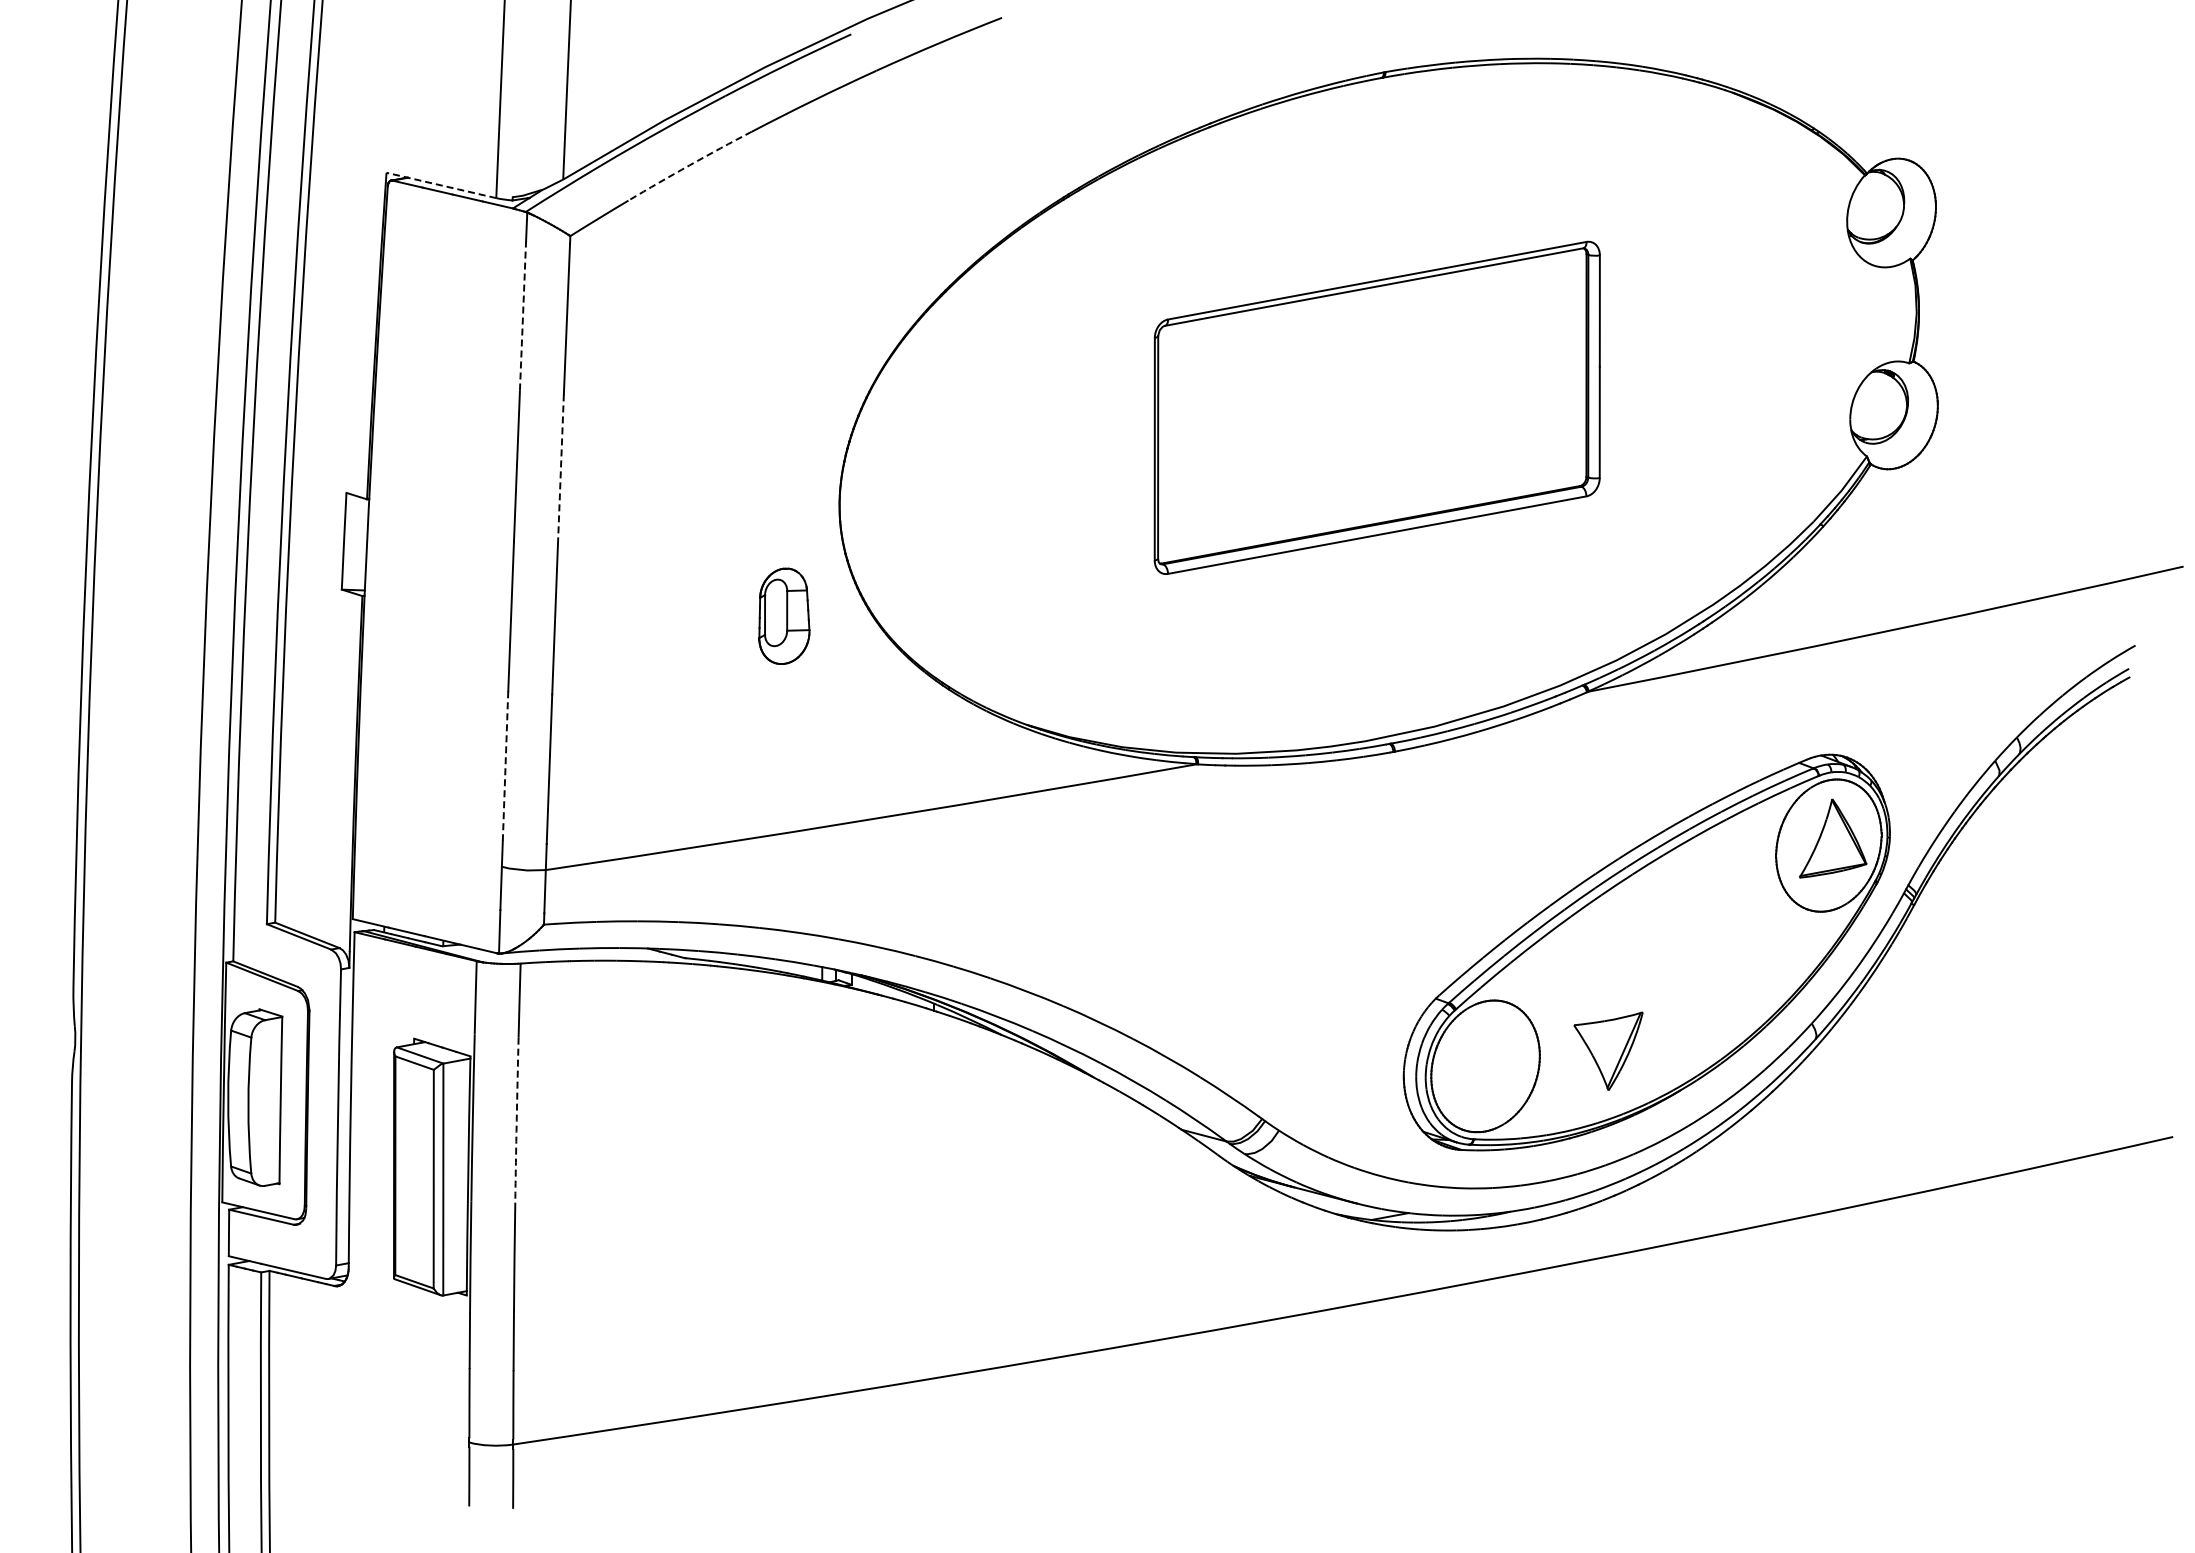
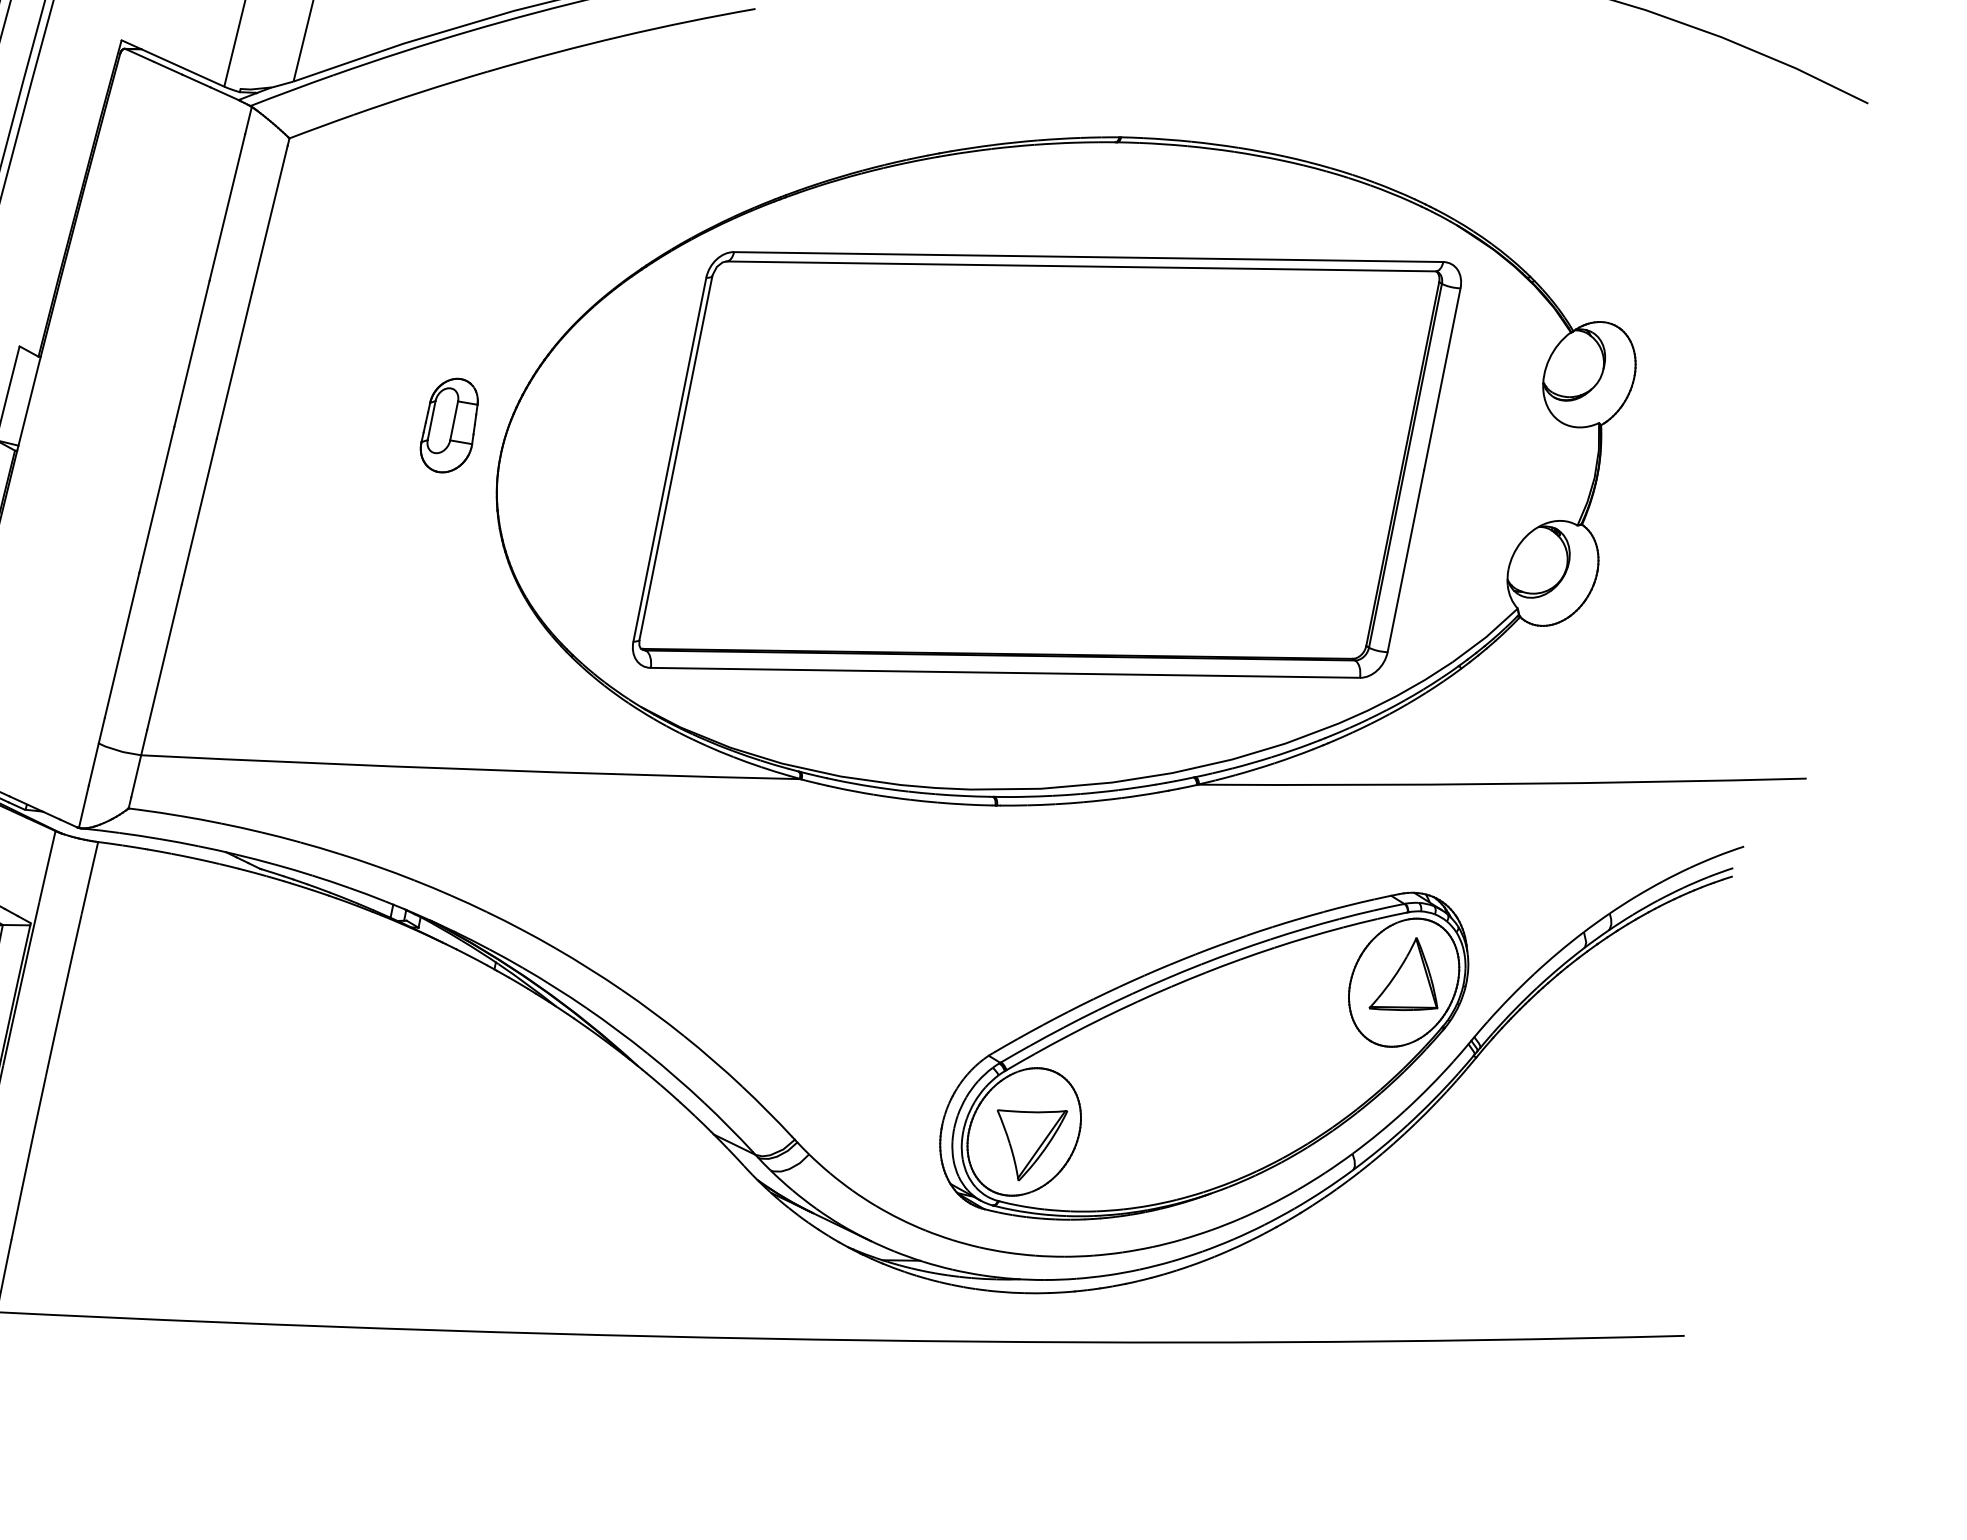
arc: (689, 165) -> (420, 92), dashed -> solid
line: (440, 185) -> (172, 63), dashed -> solid
line: (523, 316) -> (227, 208), dashed -> solid
part: (1377, 407) -> (1047, 464), size x1.67
line: (560, 470) -> (233, 366), dashed -> solid
part: (784, 615) -> (450, 424), moved
line: (505, 766) -> (121, 645), dashed -> solid
part: (1608, 1050) -> (1026, 1141), moved
arc: (516, 1120) -> (63, 995), dashed -> solid

